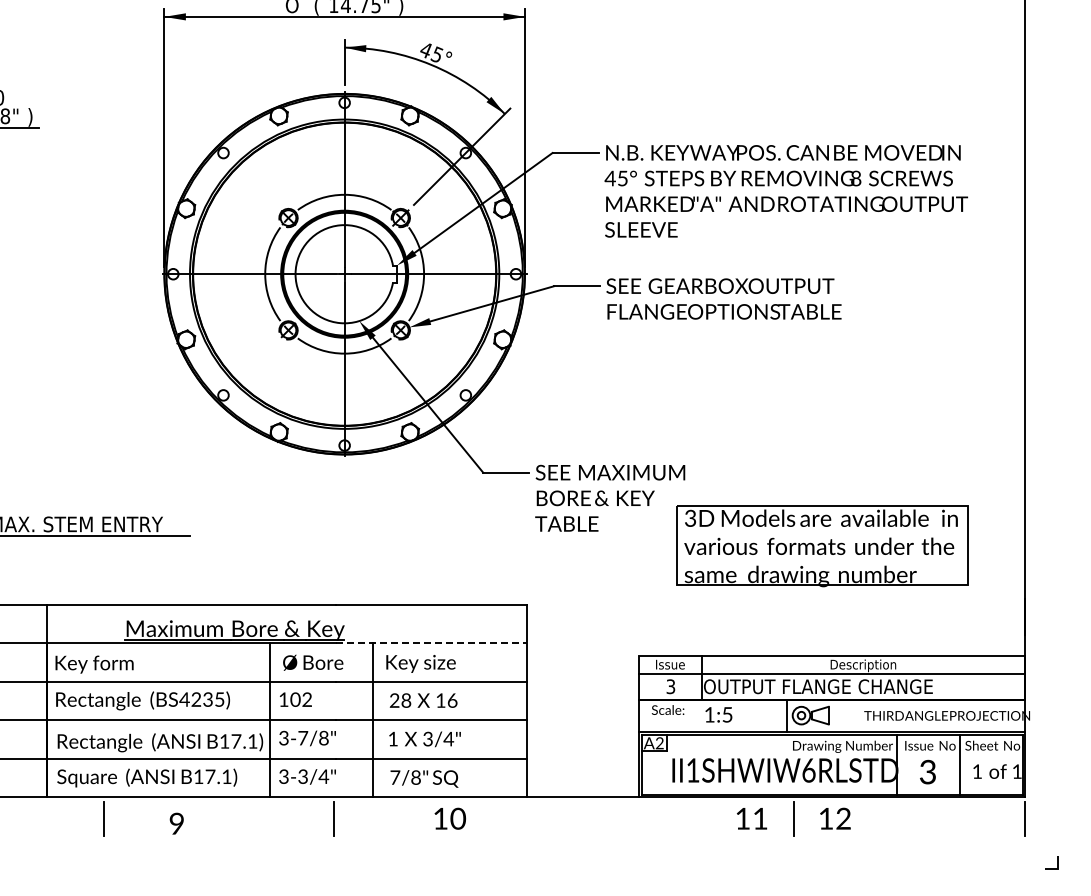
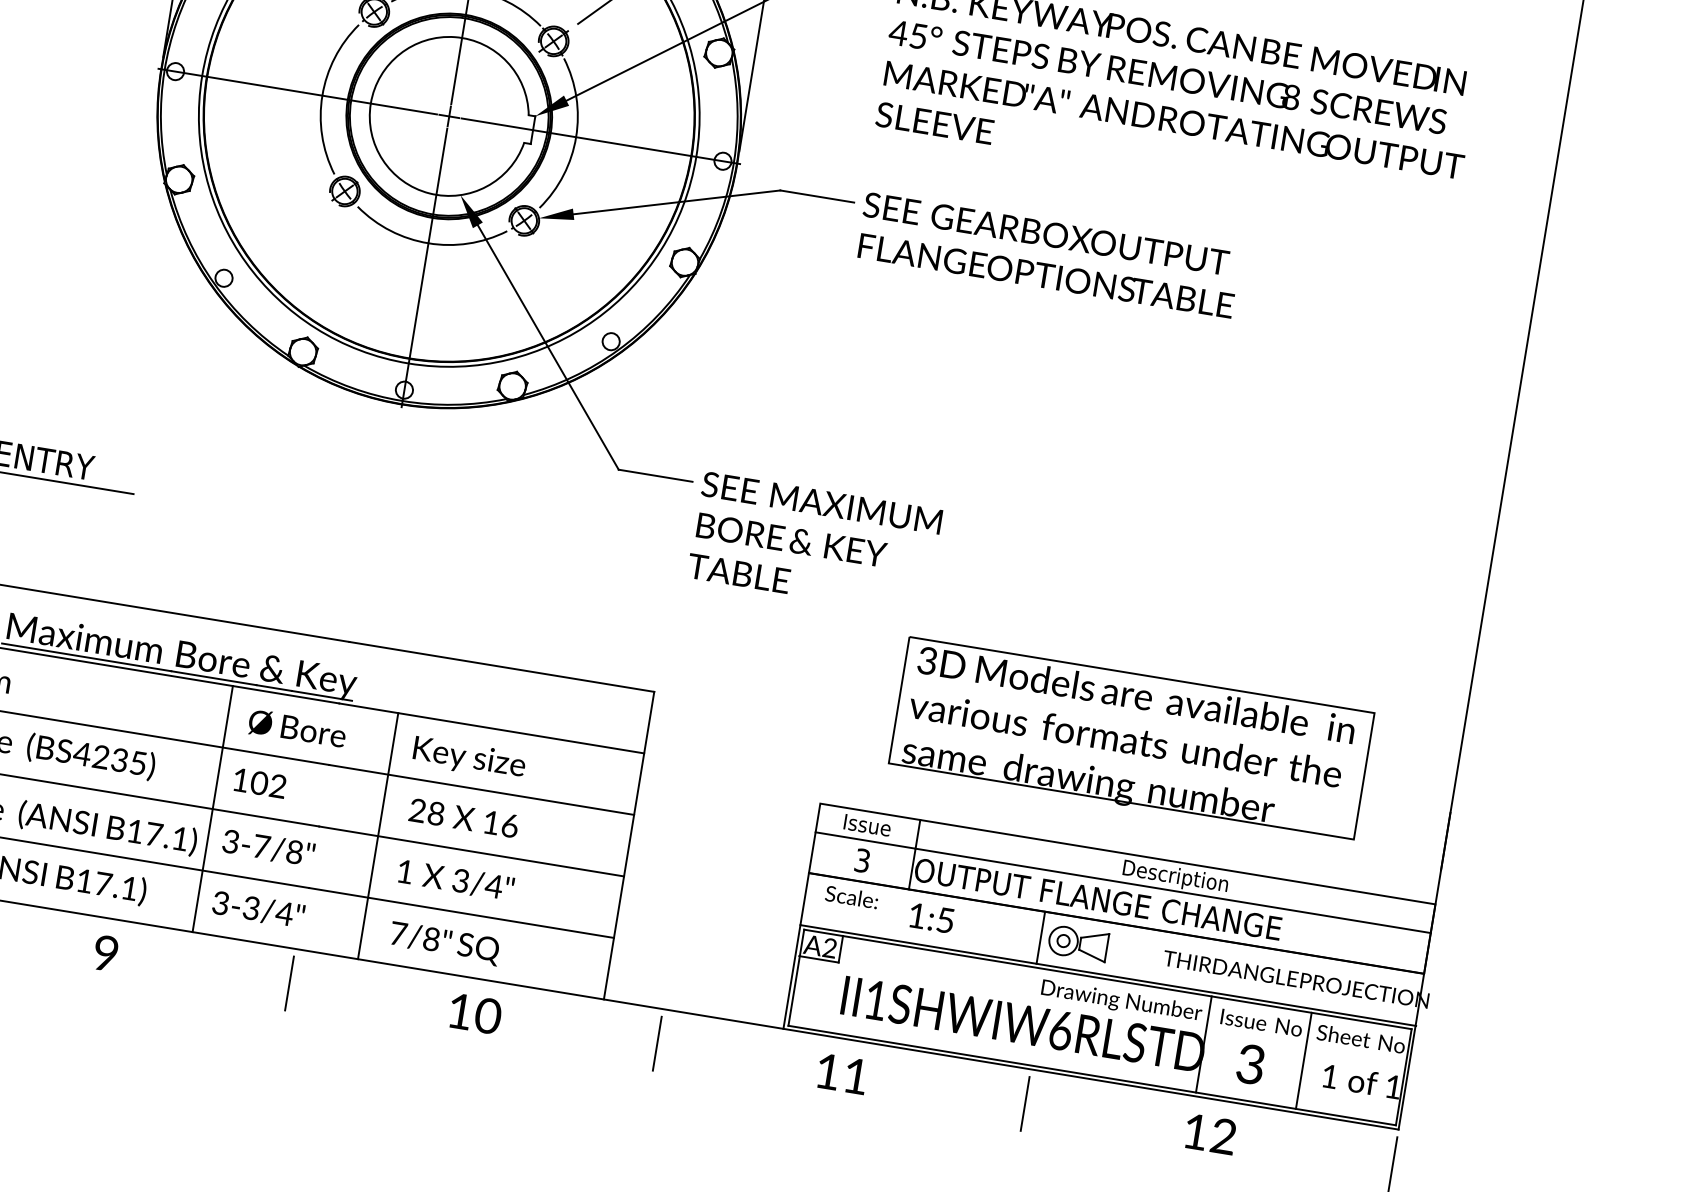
part: (822, 546) -> (1130, 740), moved
line: (432, 643) -> (492, 729), dashed -> solid
line: (564, 818) -> (658, 1043), added
text: (752, 818) -> (843, 1073), moved
text: (835, 818) -> (1210, 1133), moved
text: (176, 823) -> (105, 952), moved

